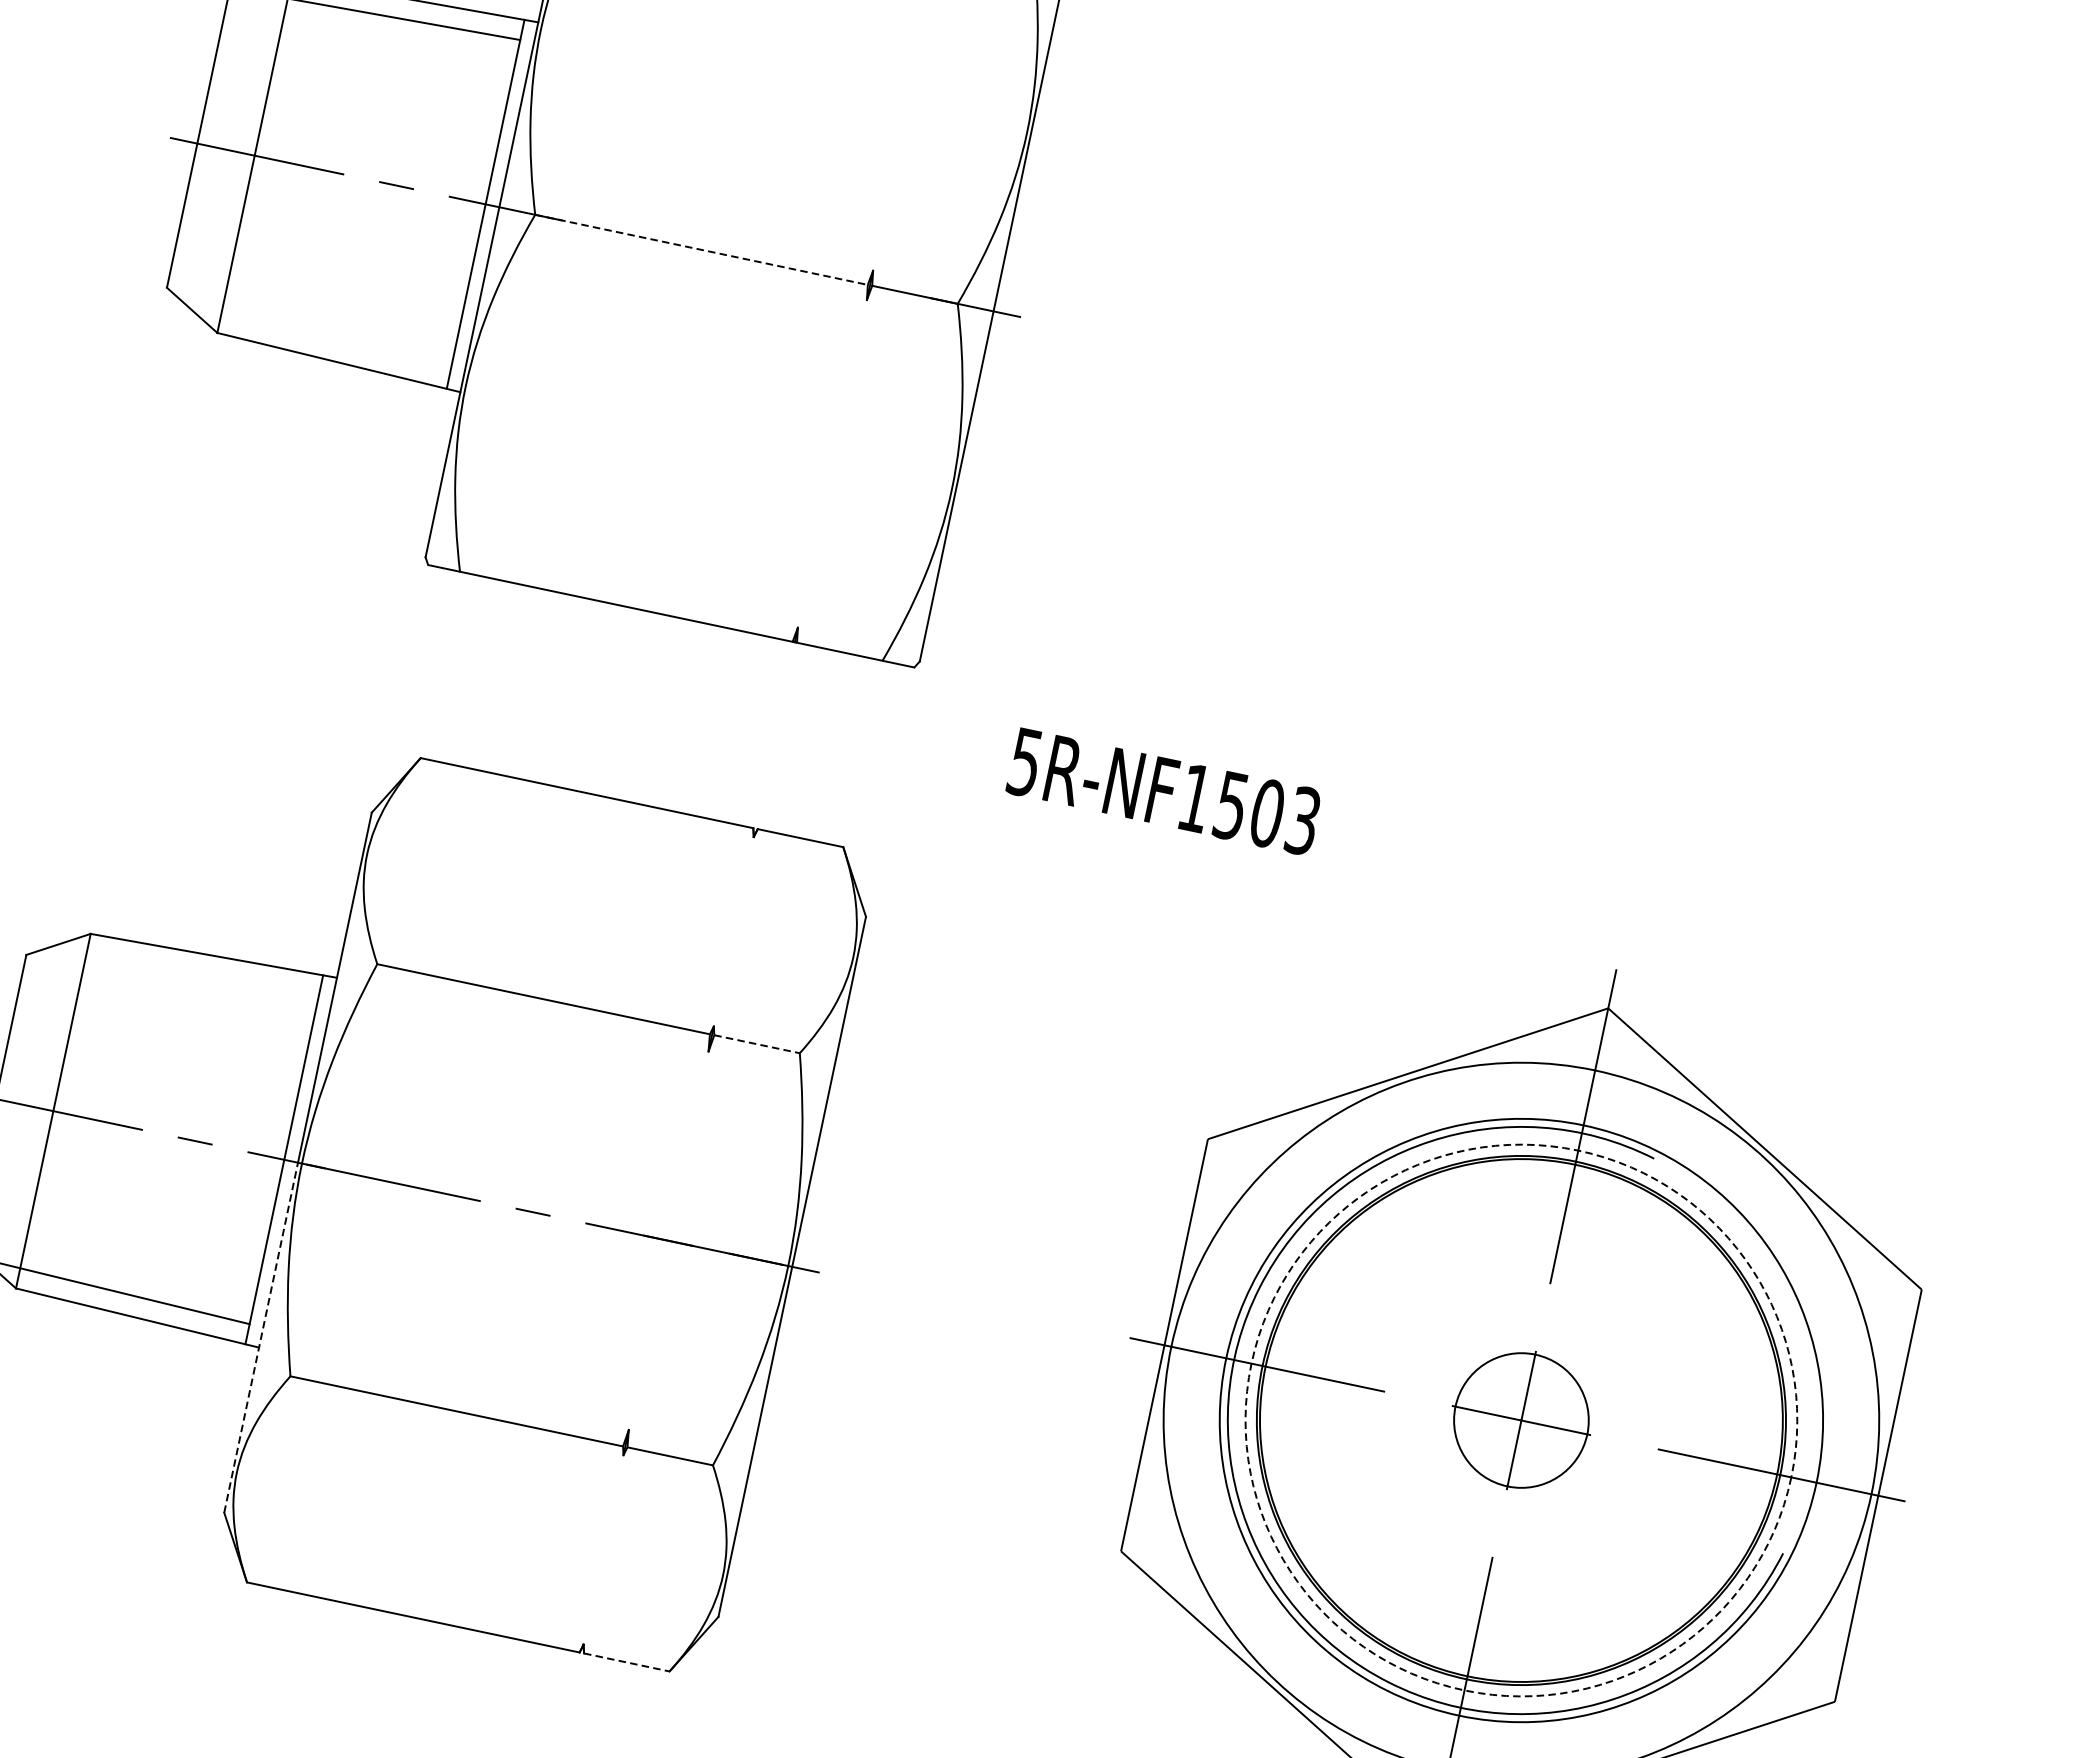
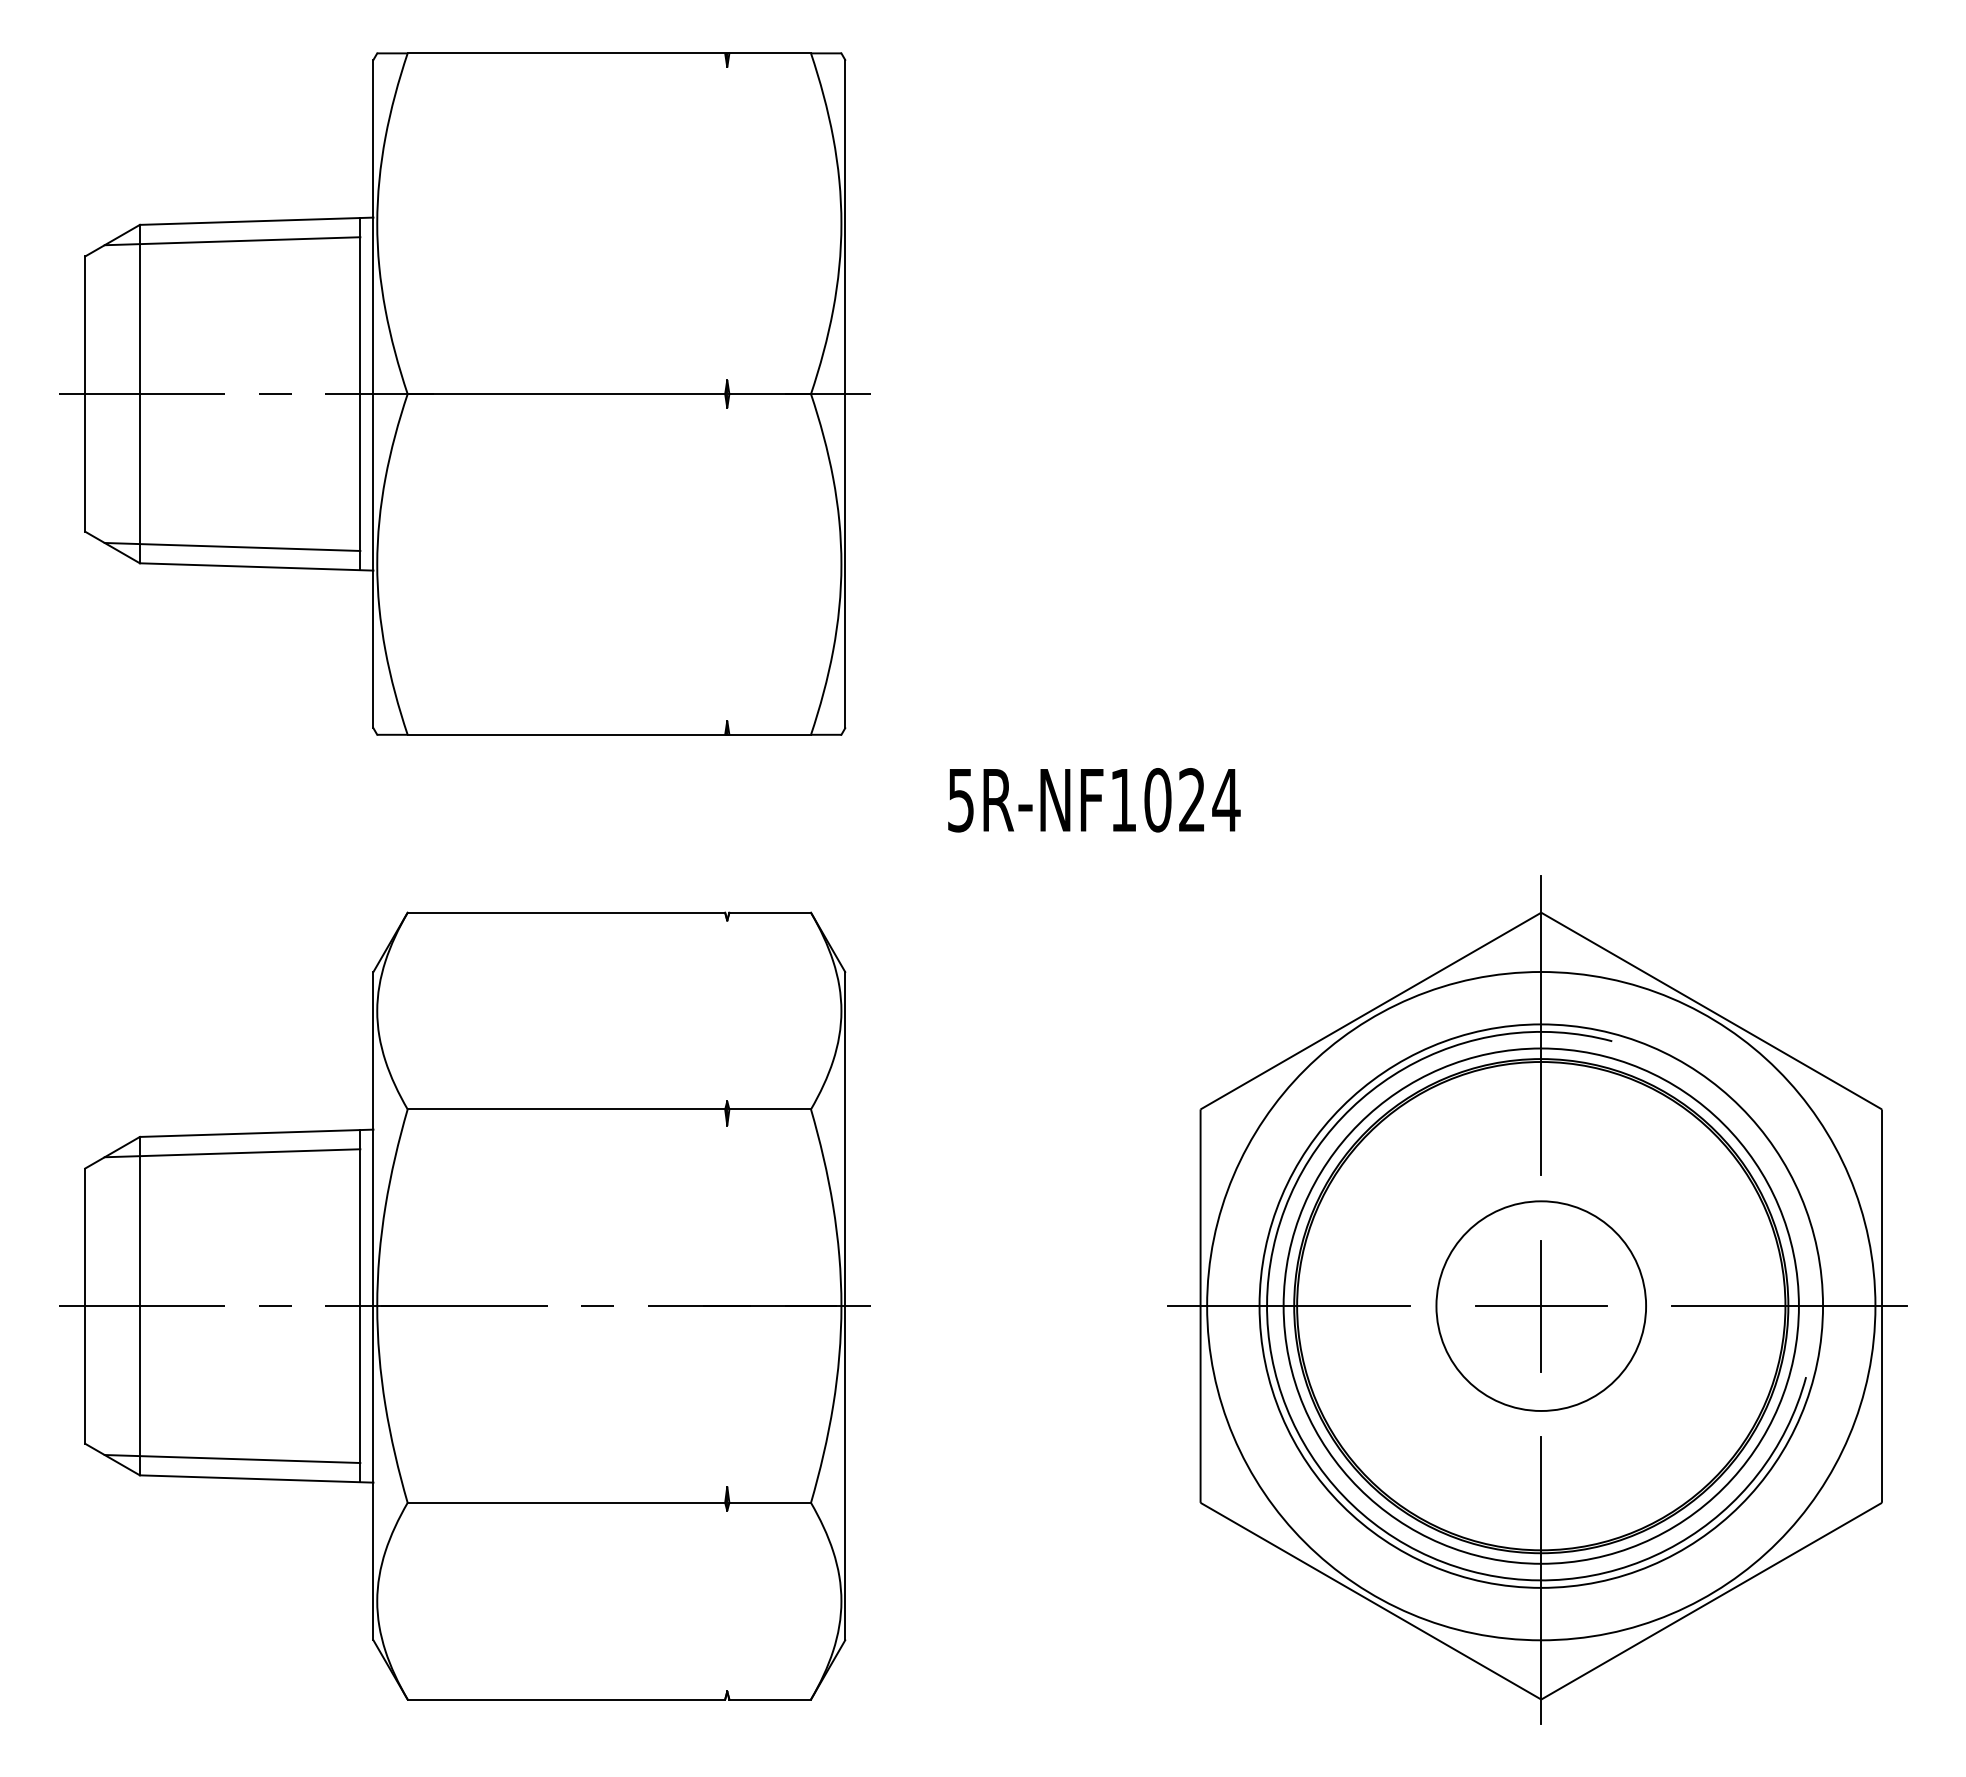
line: (701, 250) -> (566, 394), dashed -> solid
line: (318, 335) -> (232, 546), added
text: (1267, 813) -> (1192, 800), 5R-NF1503 -> 5R-NF1024
line: (184, 971) -> (232, 1153), added
line: (757, 1044) -> (770, 1109), dashed -> solid
line: (261, 1336) -> (373, 1472), dashed -> solid
circle: (1520, 1419) -> (1540, 1305), dashed -> solid
circle: (1521, 1419) -> (1541, 1305), size x1.67
line: (627, 1662) -> (770, 1699), dashed -> solid

